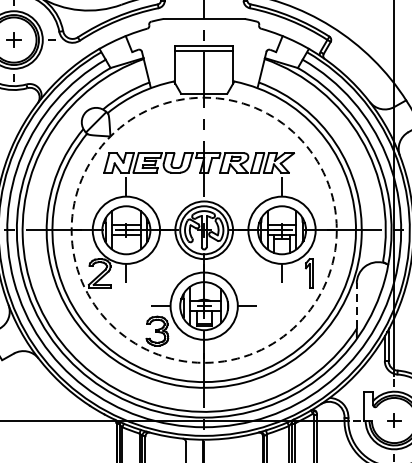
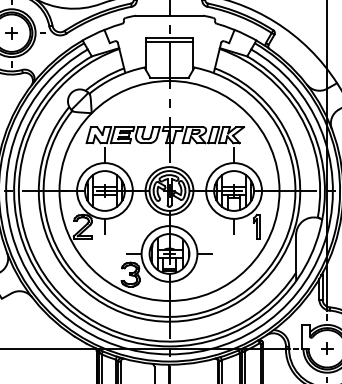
circle: (204, 229) -> (169, 190), dashed -> solid
line: (357, 305) -> (296, 253), dashed -> solid

